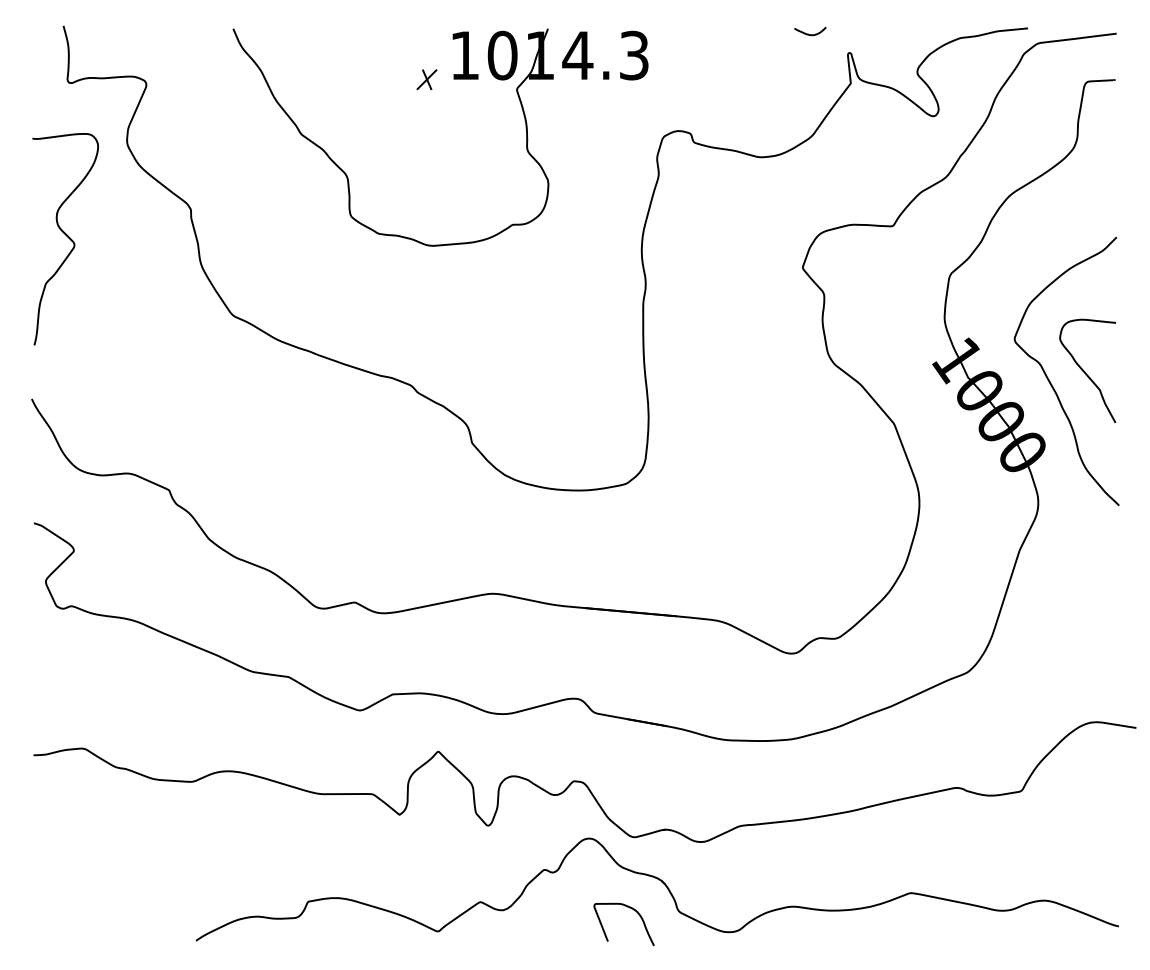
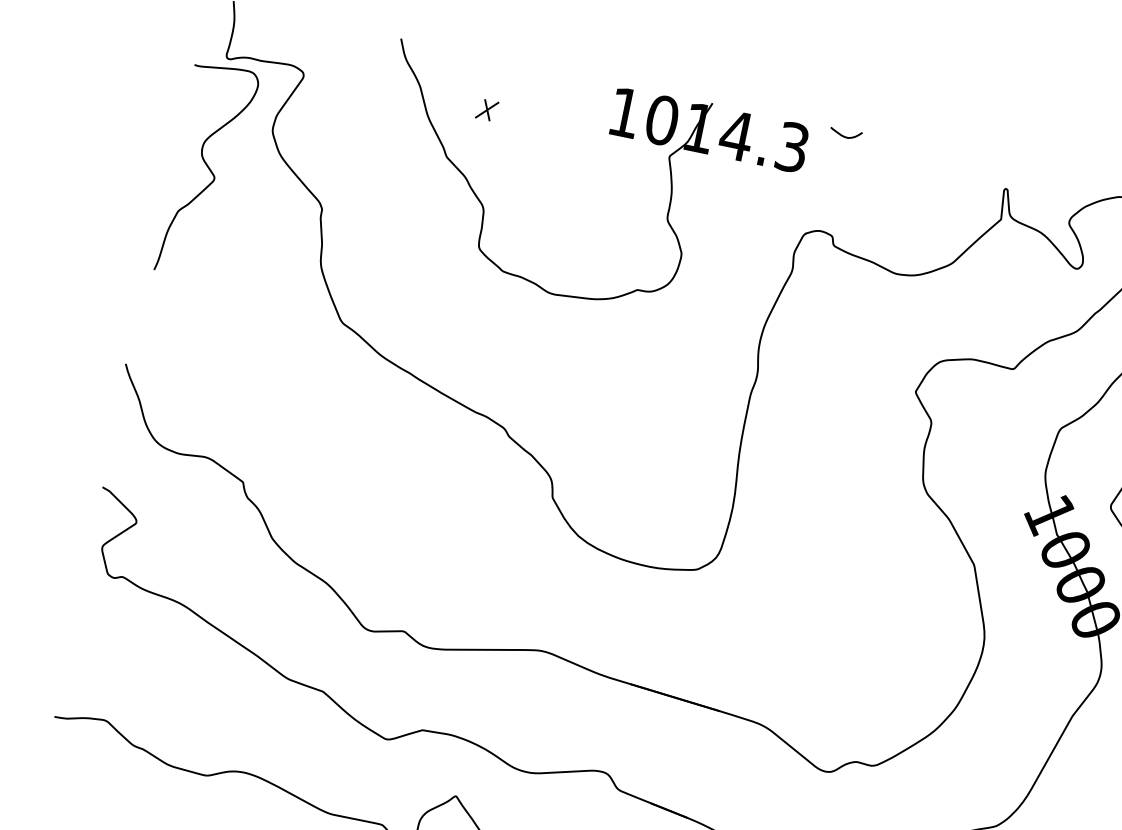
curve: (808, 33) -> (843, 135), moved
part: (426, 79) -> (486, 109), moved
curve: (67, 237) -> (208, 169), moved

